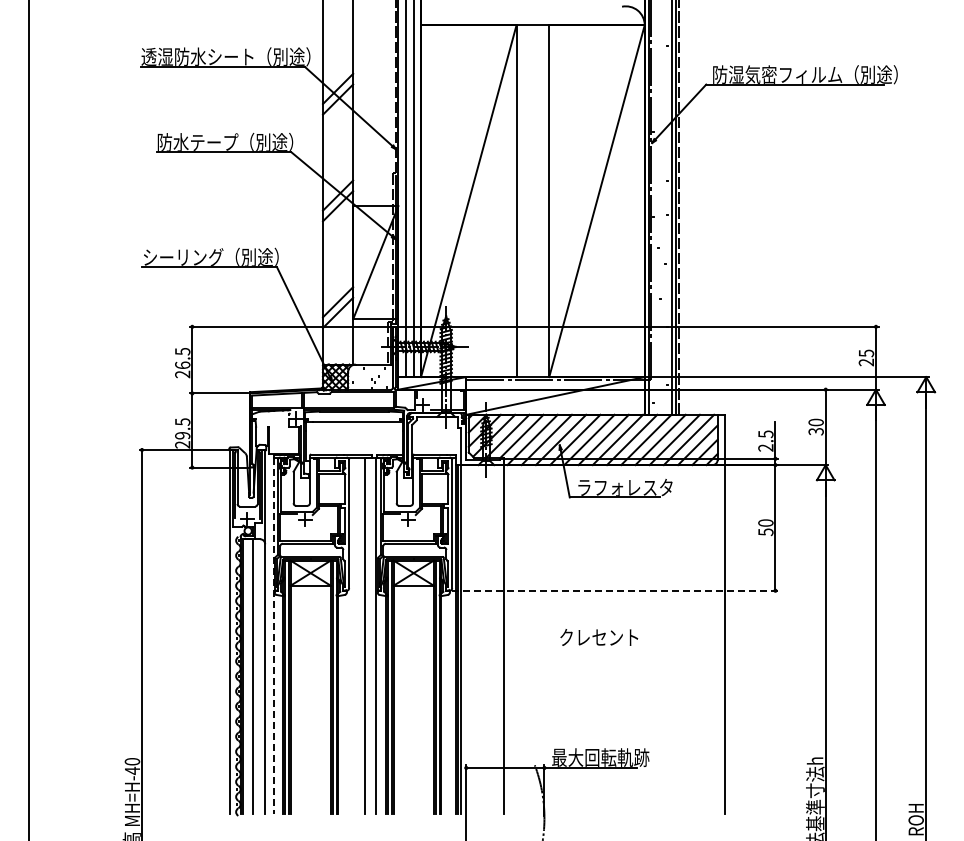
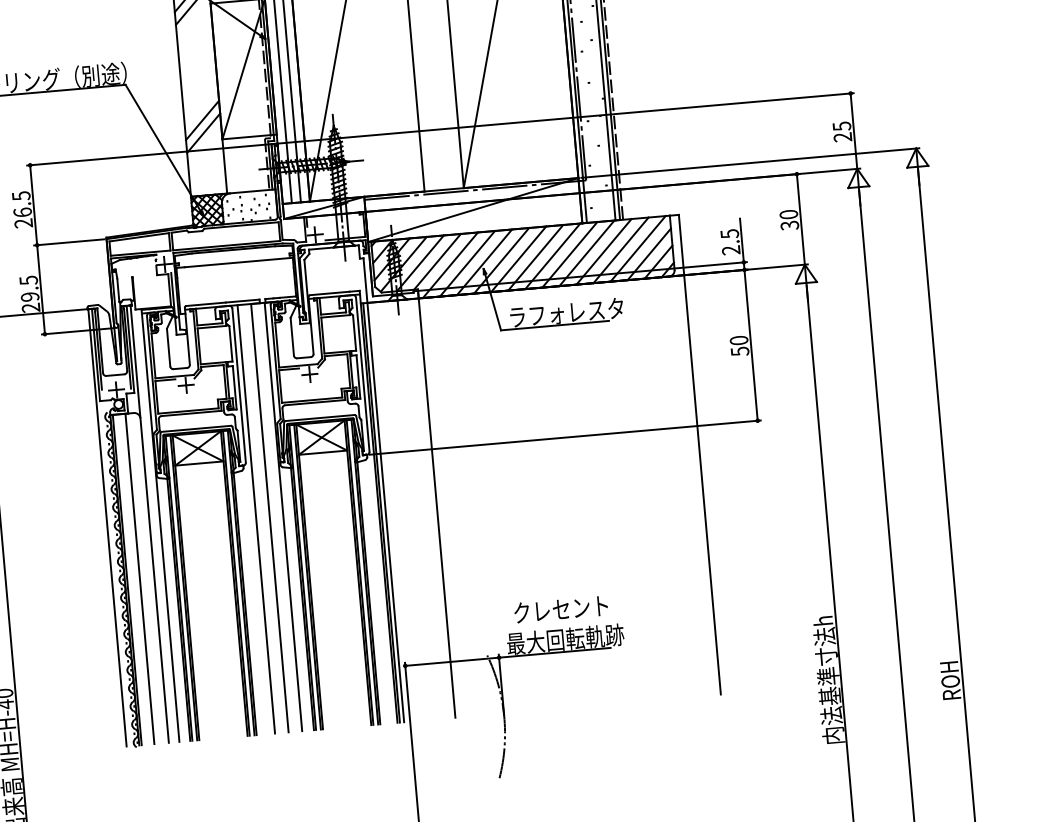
line: (615, 590) -> (565, 437), dashed -> solid
line: (353, 635) -> (256, 518), added
line: (273, 636) -> (160, 528), dashed -> solid
text: (599, 637) -> (561, 609), moved

